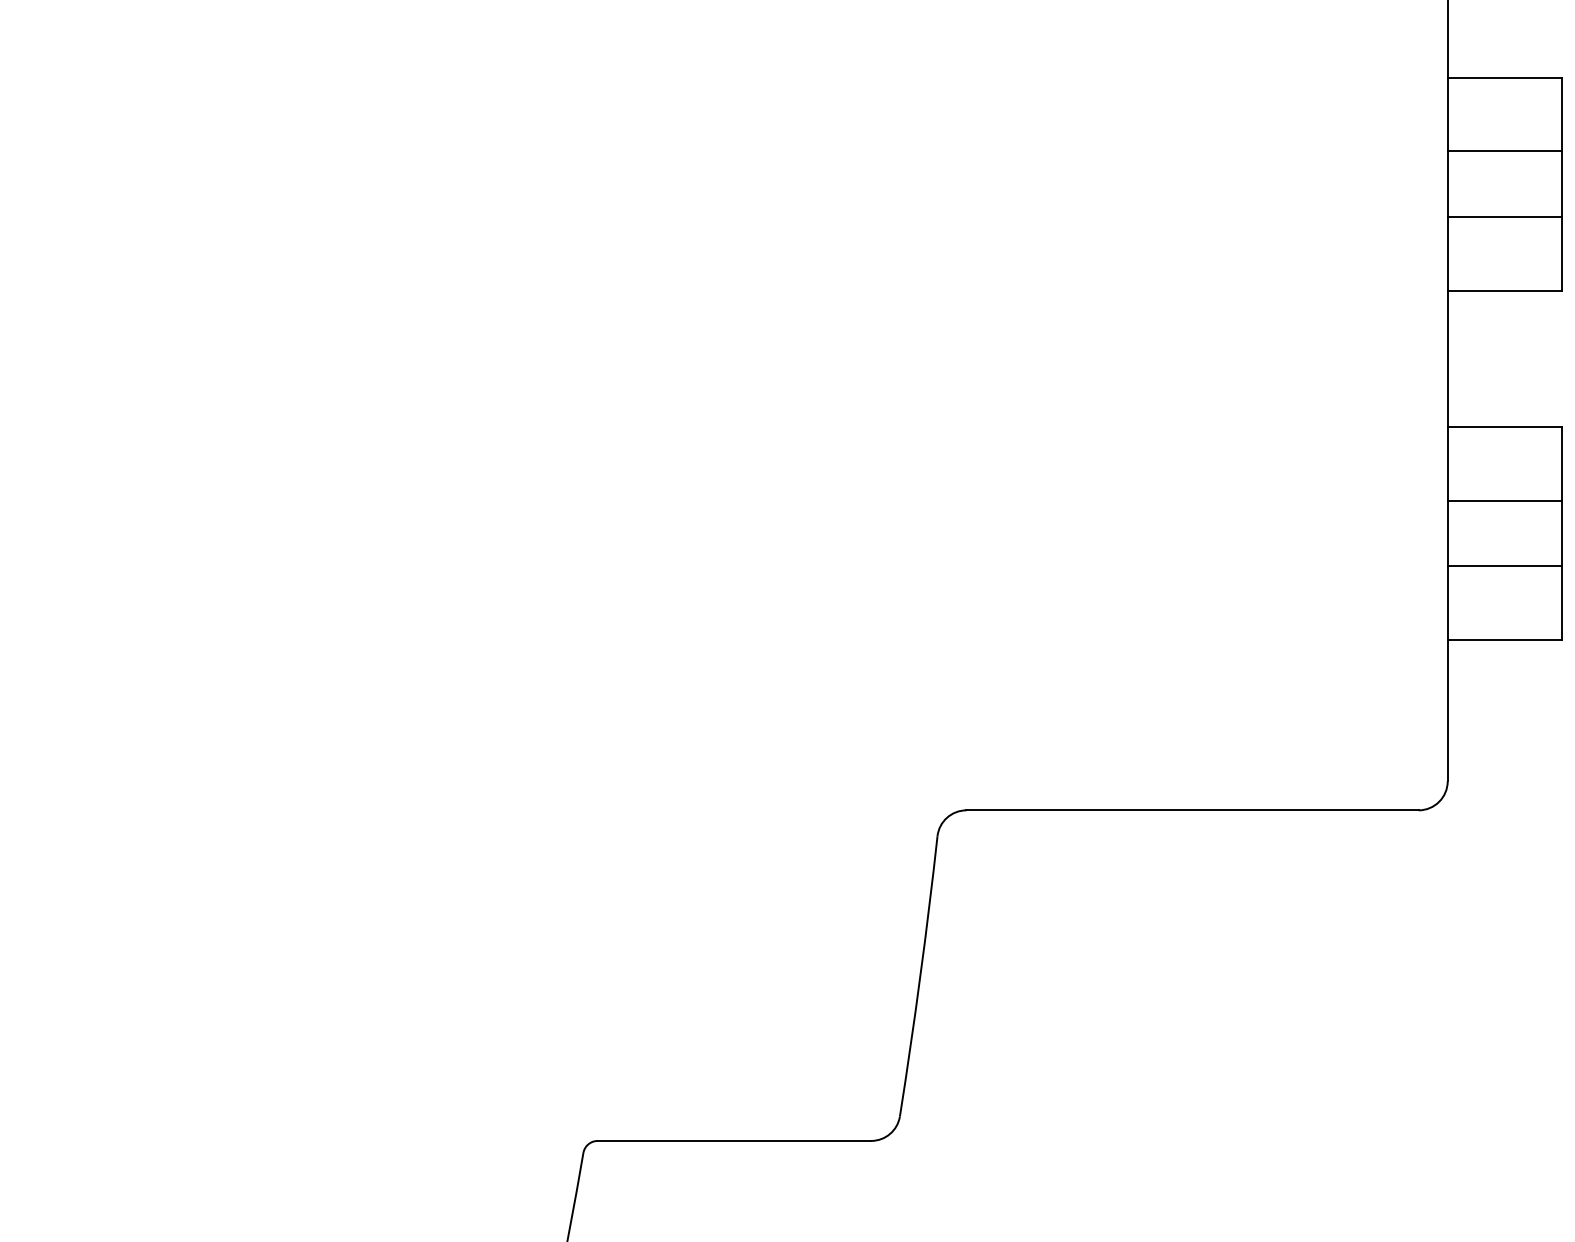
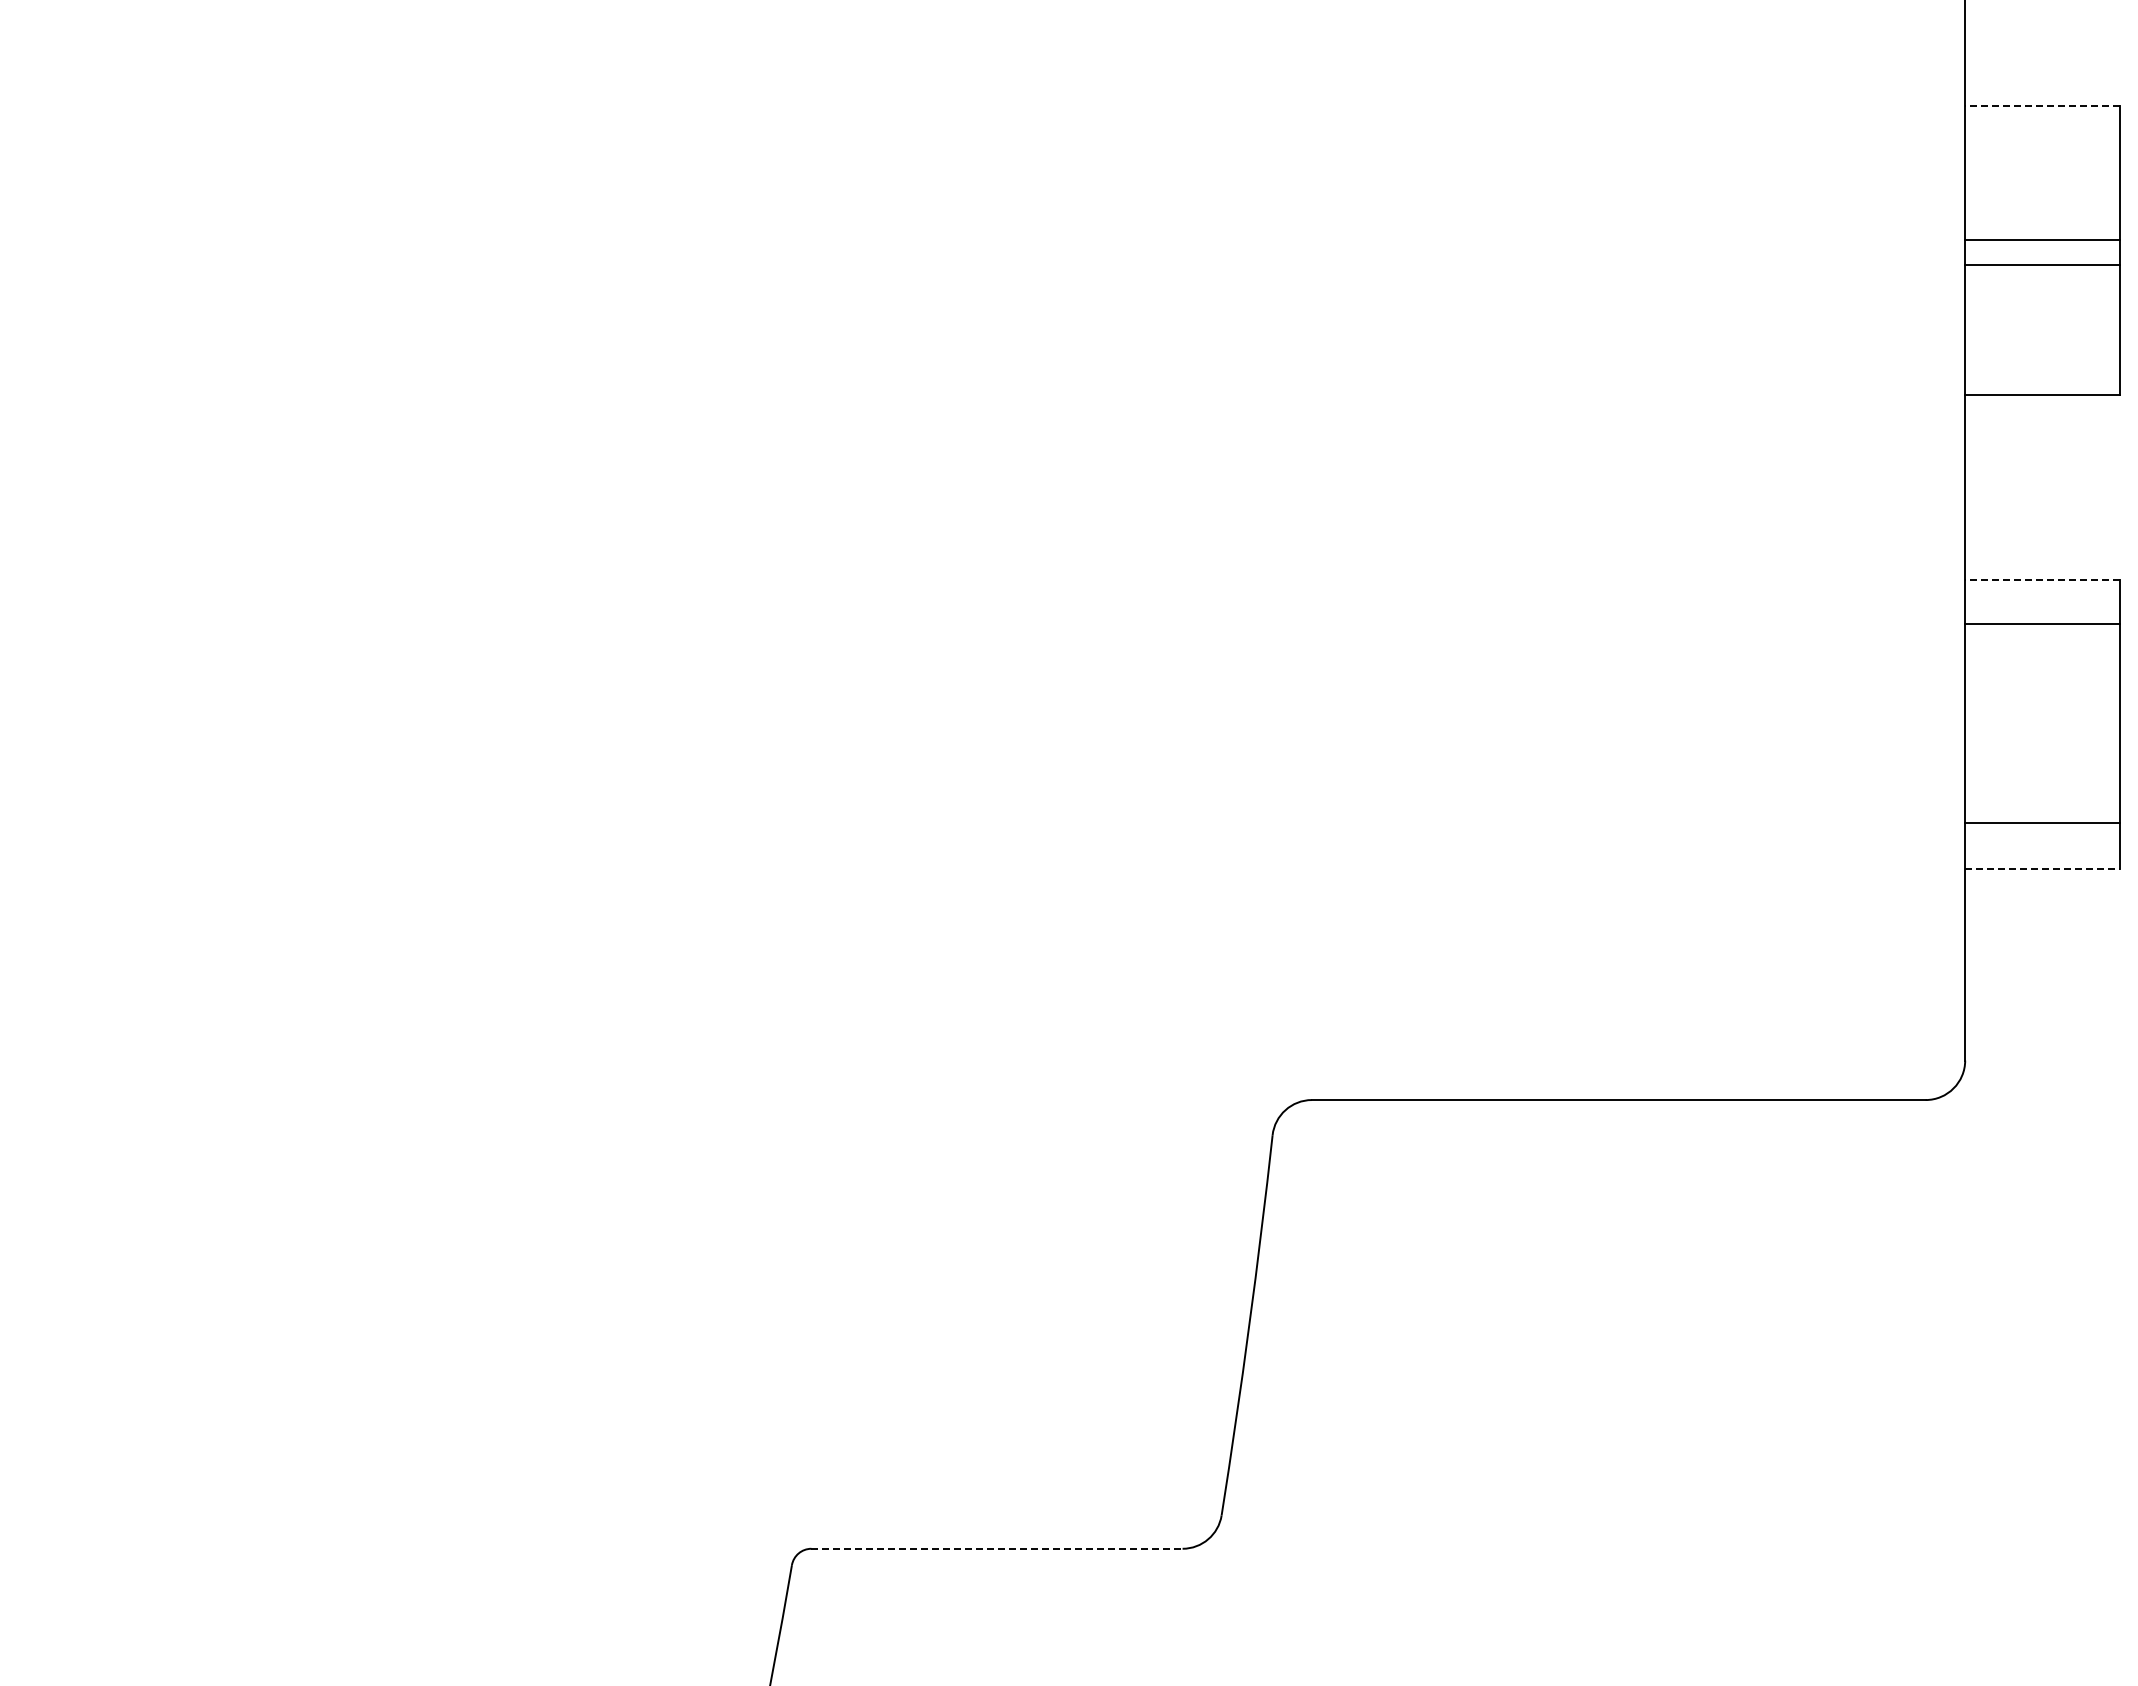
line: (1504, 77) -> (2042, 105), solid -> dashed
line: (1504, 151) -> (2042, 264), moved
line: (1504, 216) -> (2042, 239), moved
line: (1504, 426) -> (2042, 579), solid -> dashed
line: (1504, 500) -> (2042, 623), moved
line: (1504, 566) -> (2042, 822), moved
line: (1505, 639) -> (2043, 868), solid -> dashed
line: (734, 1140) -> (997, 1548), solid -> dashed

